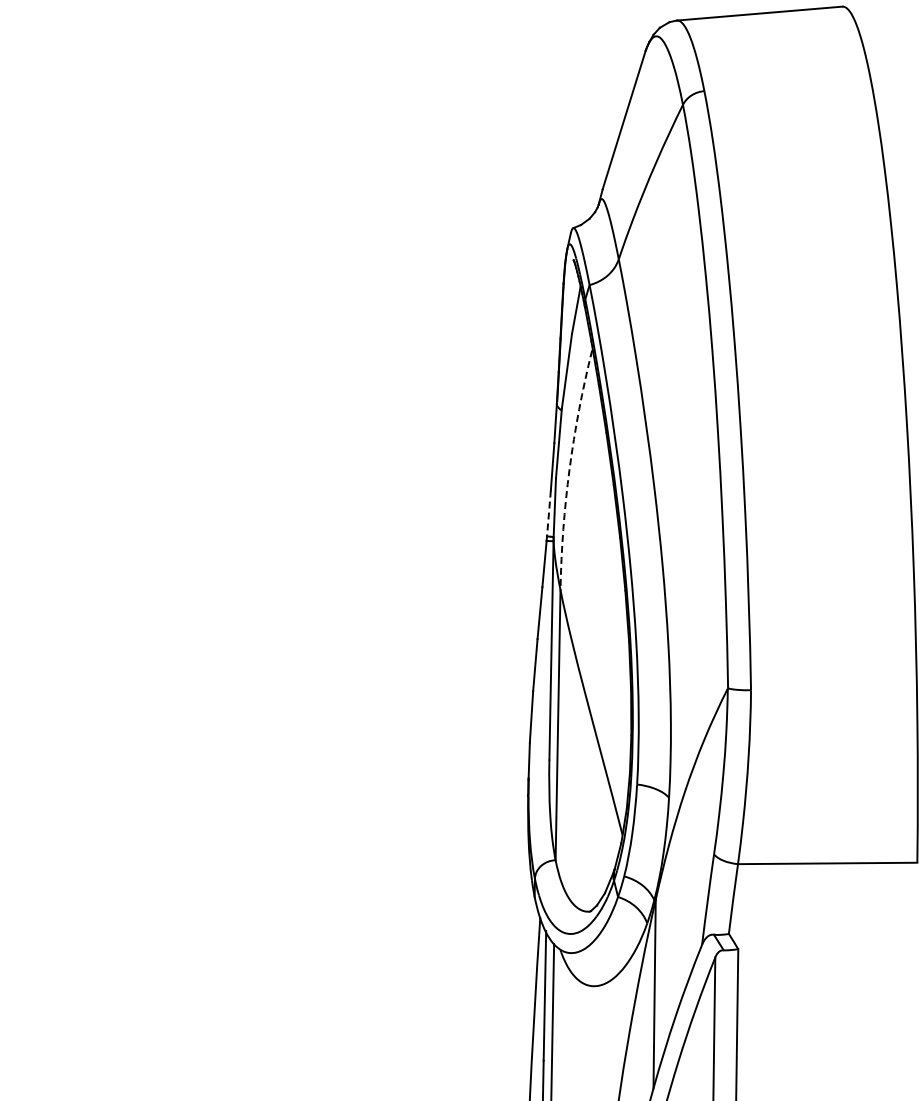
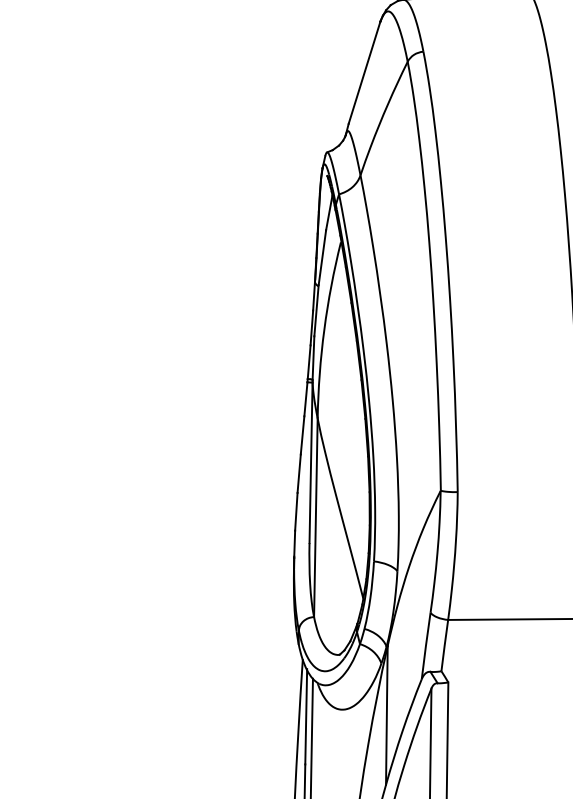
arc: (569, 469) -> (324, 329), dashed -> solid
line: (548, 513) -> (308, 362), dashed -> solid

